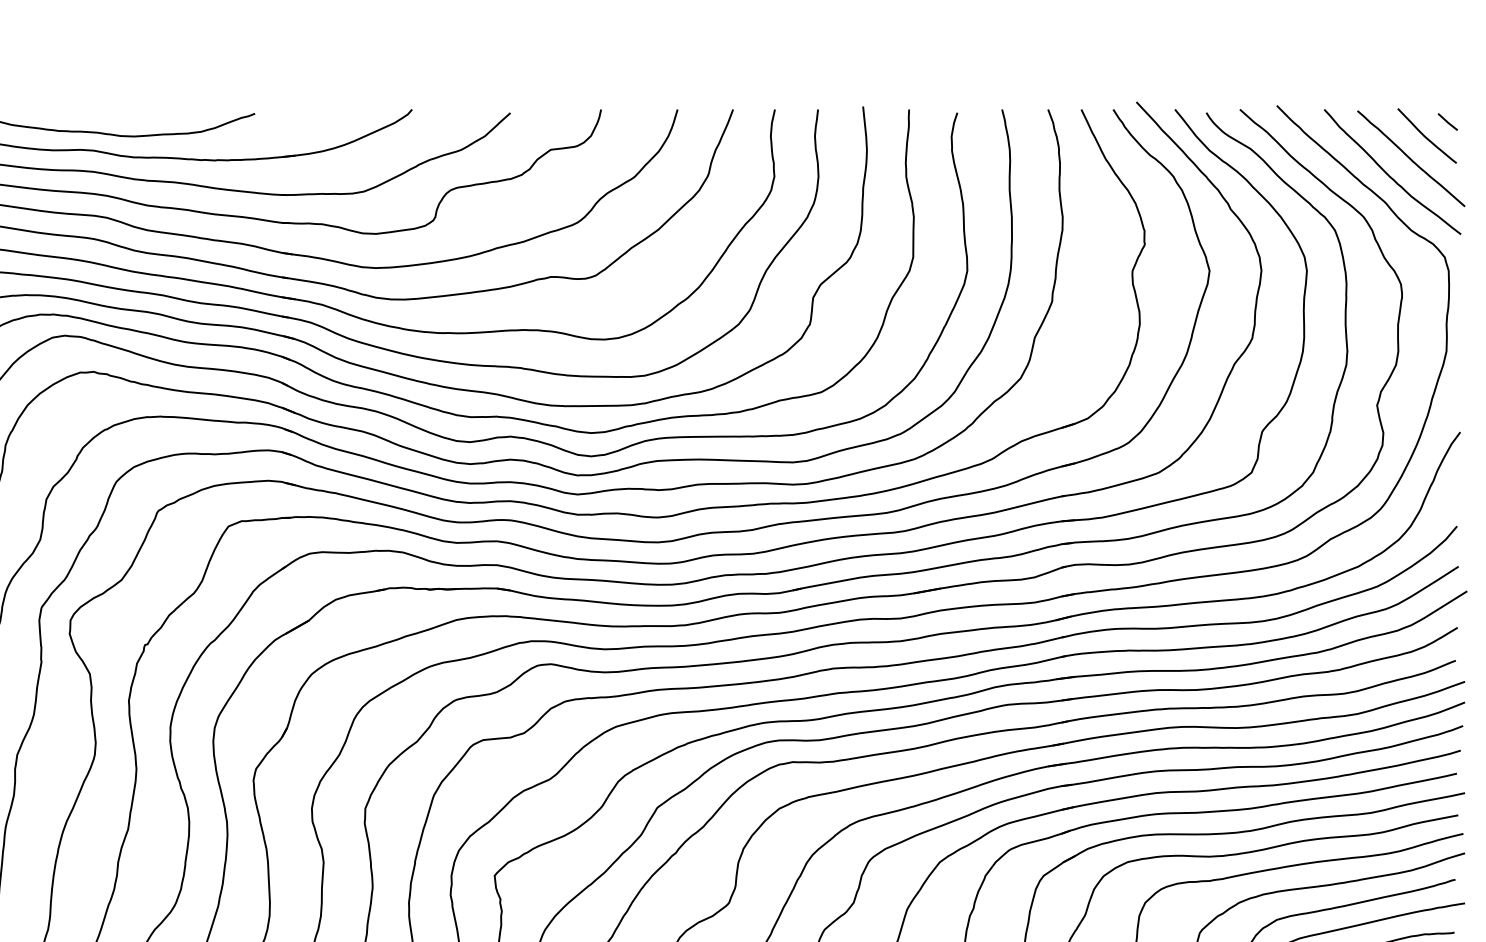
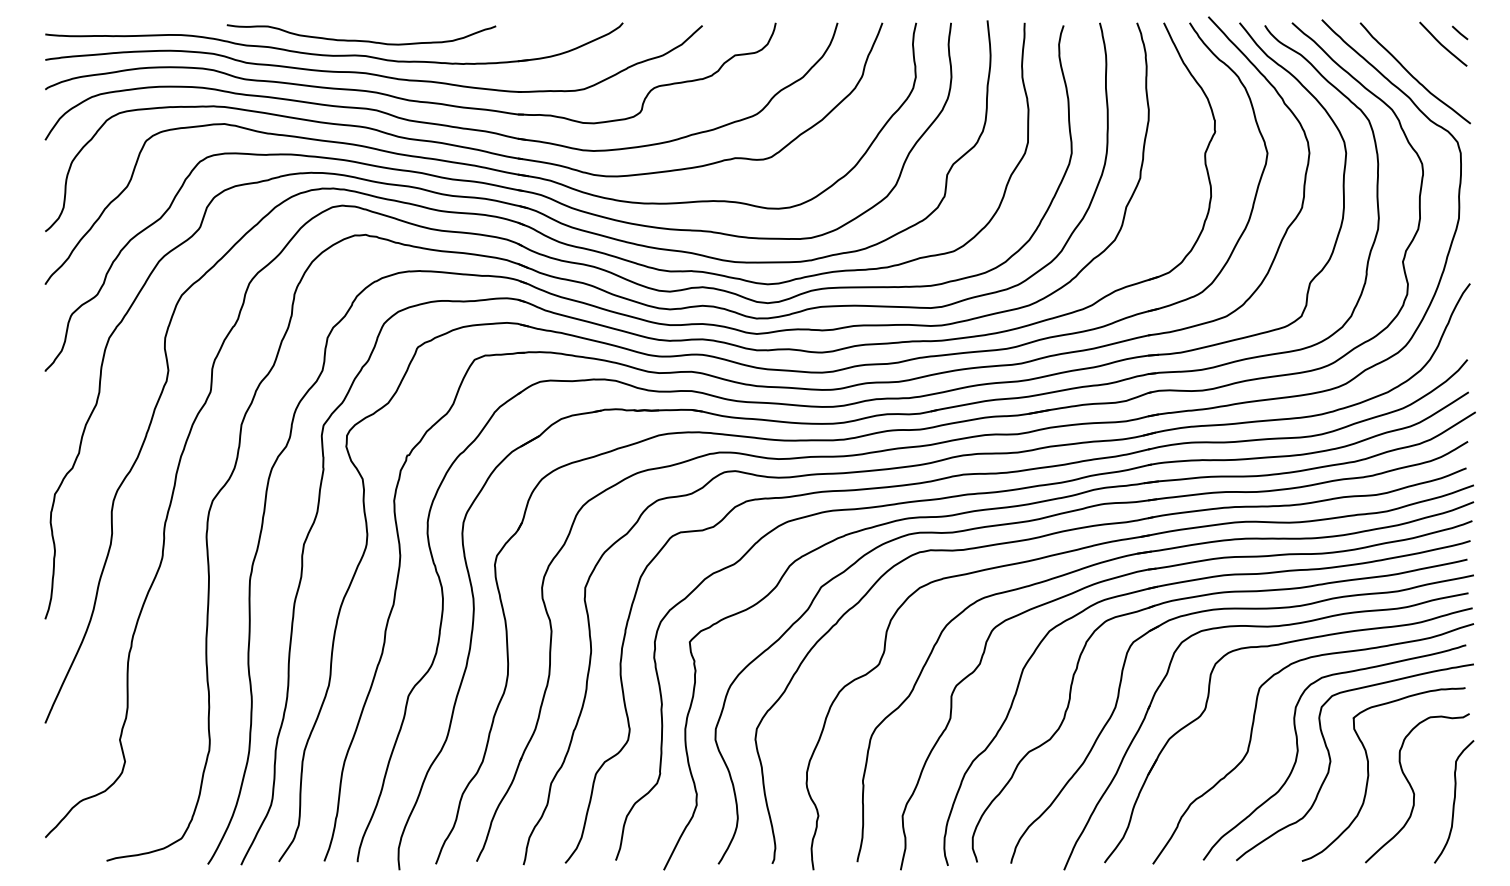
line: (1411, 158) -> (1430, 62), removed

